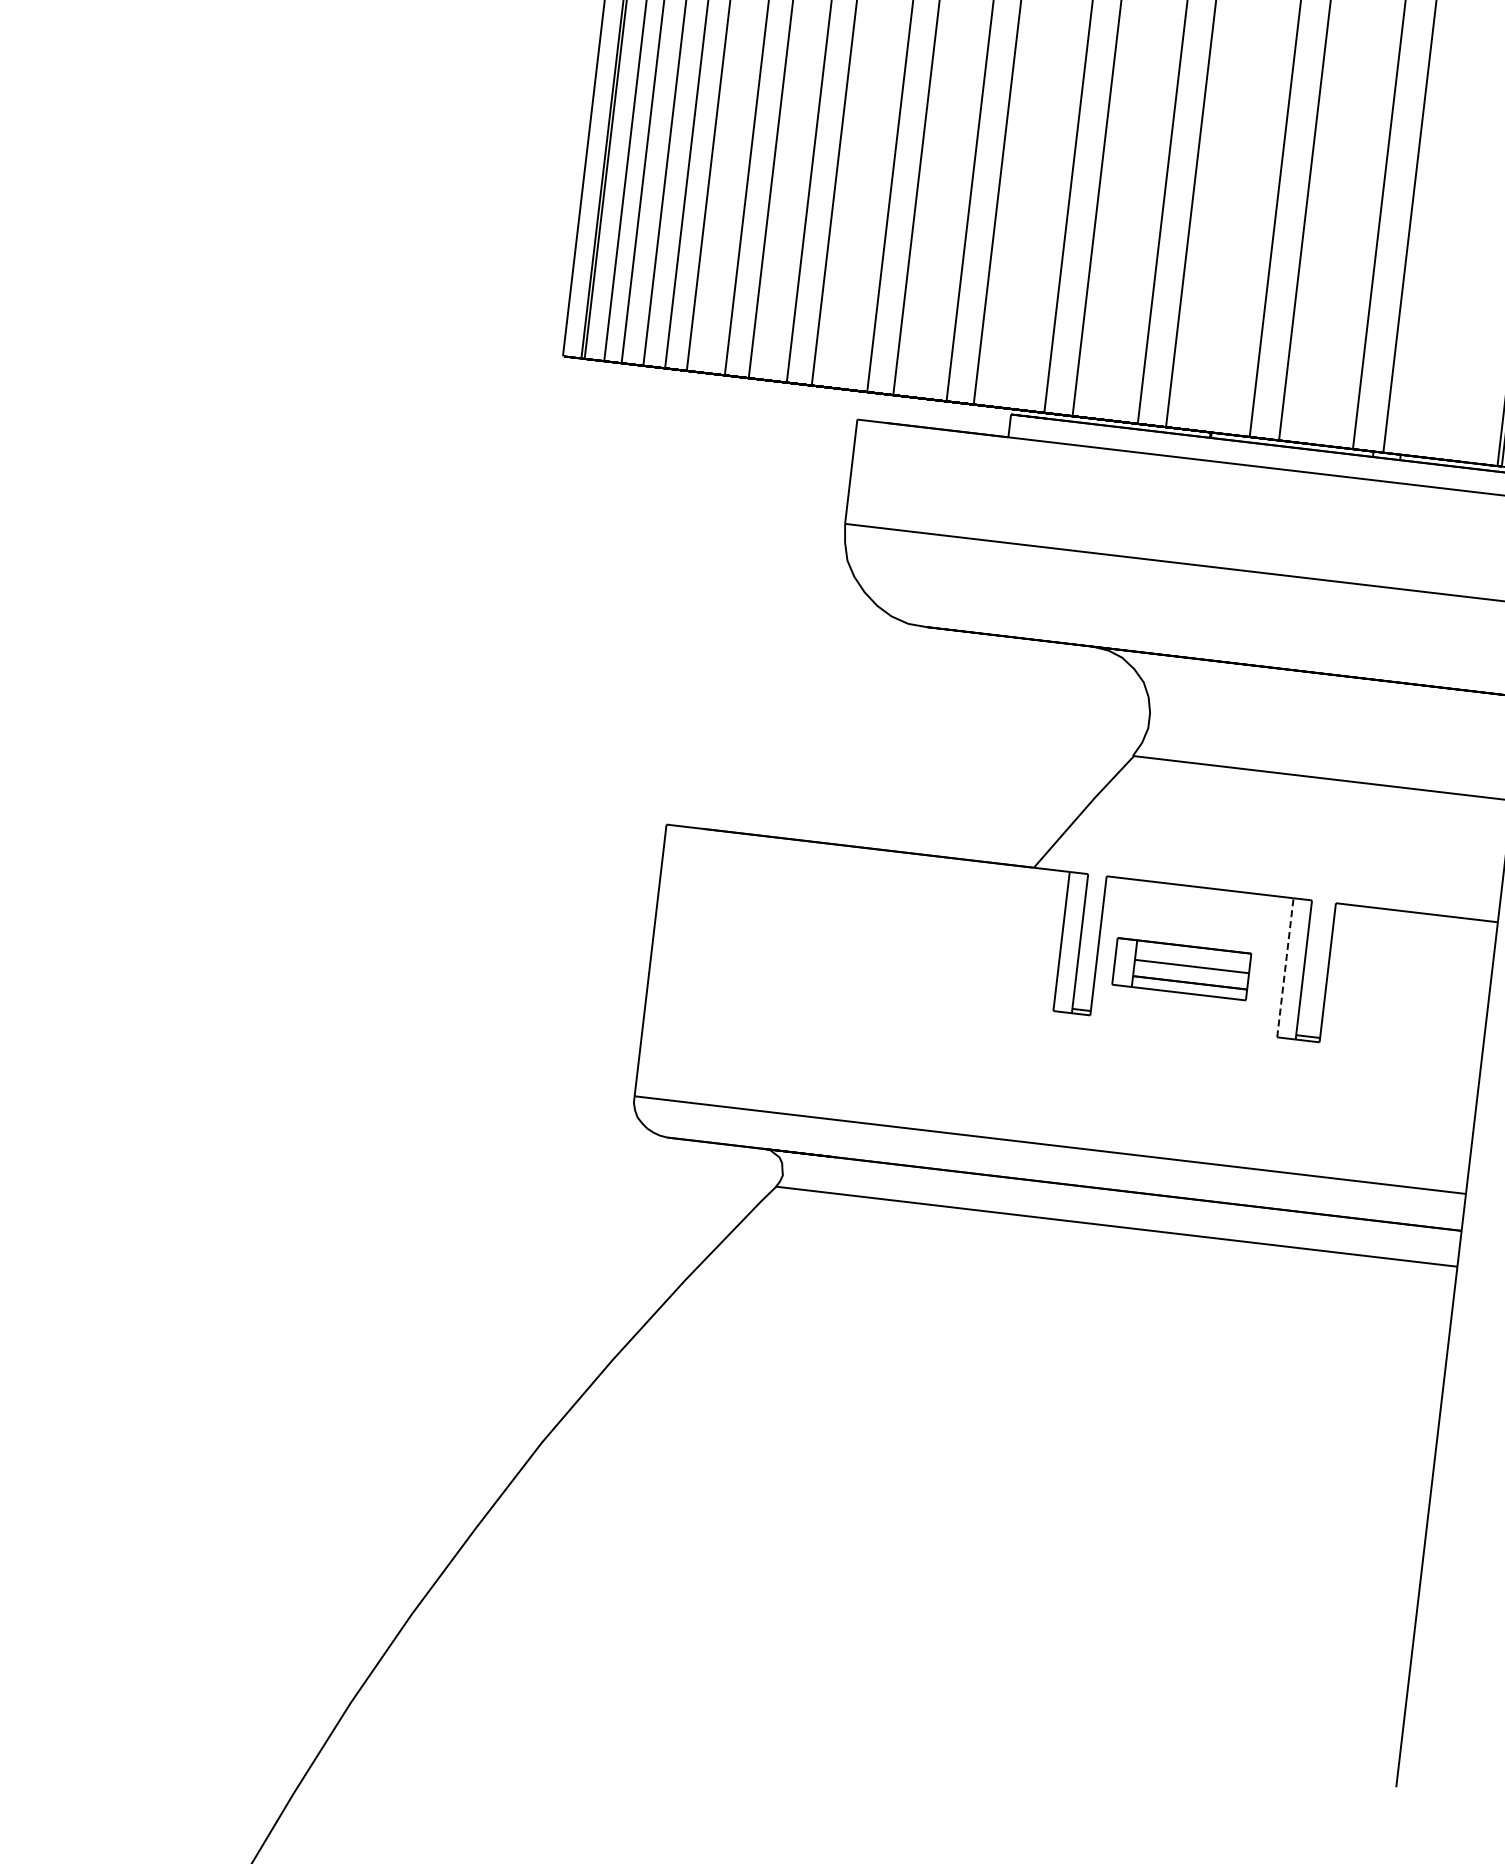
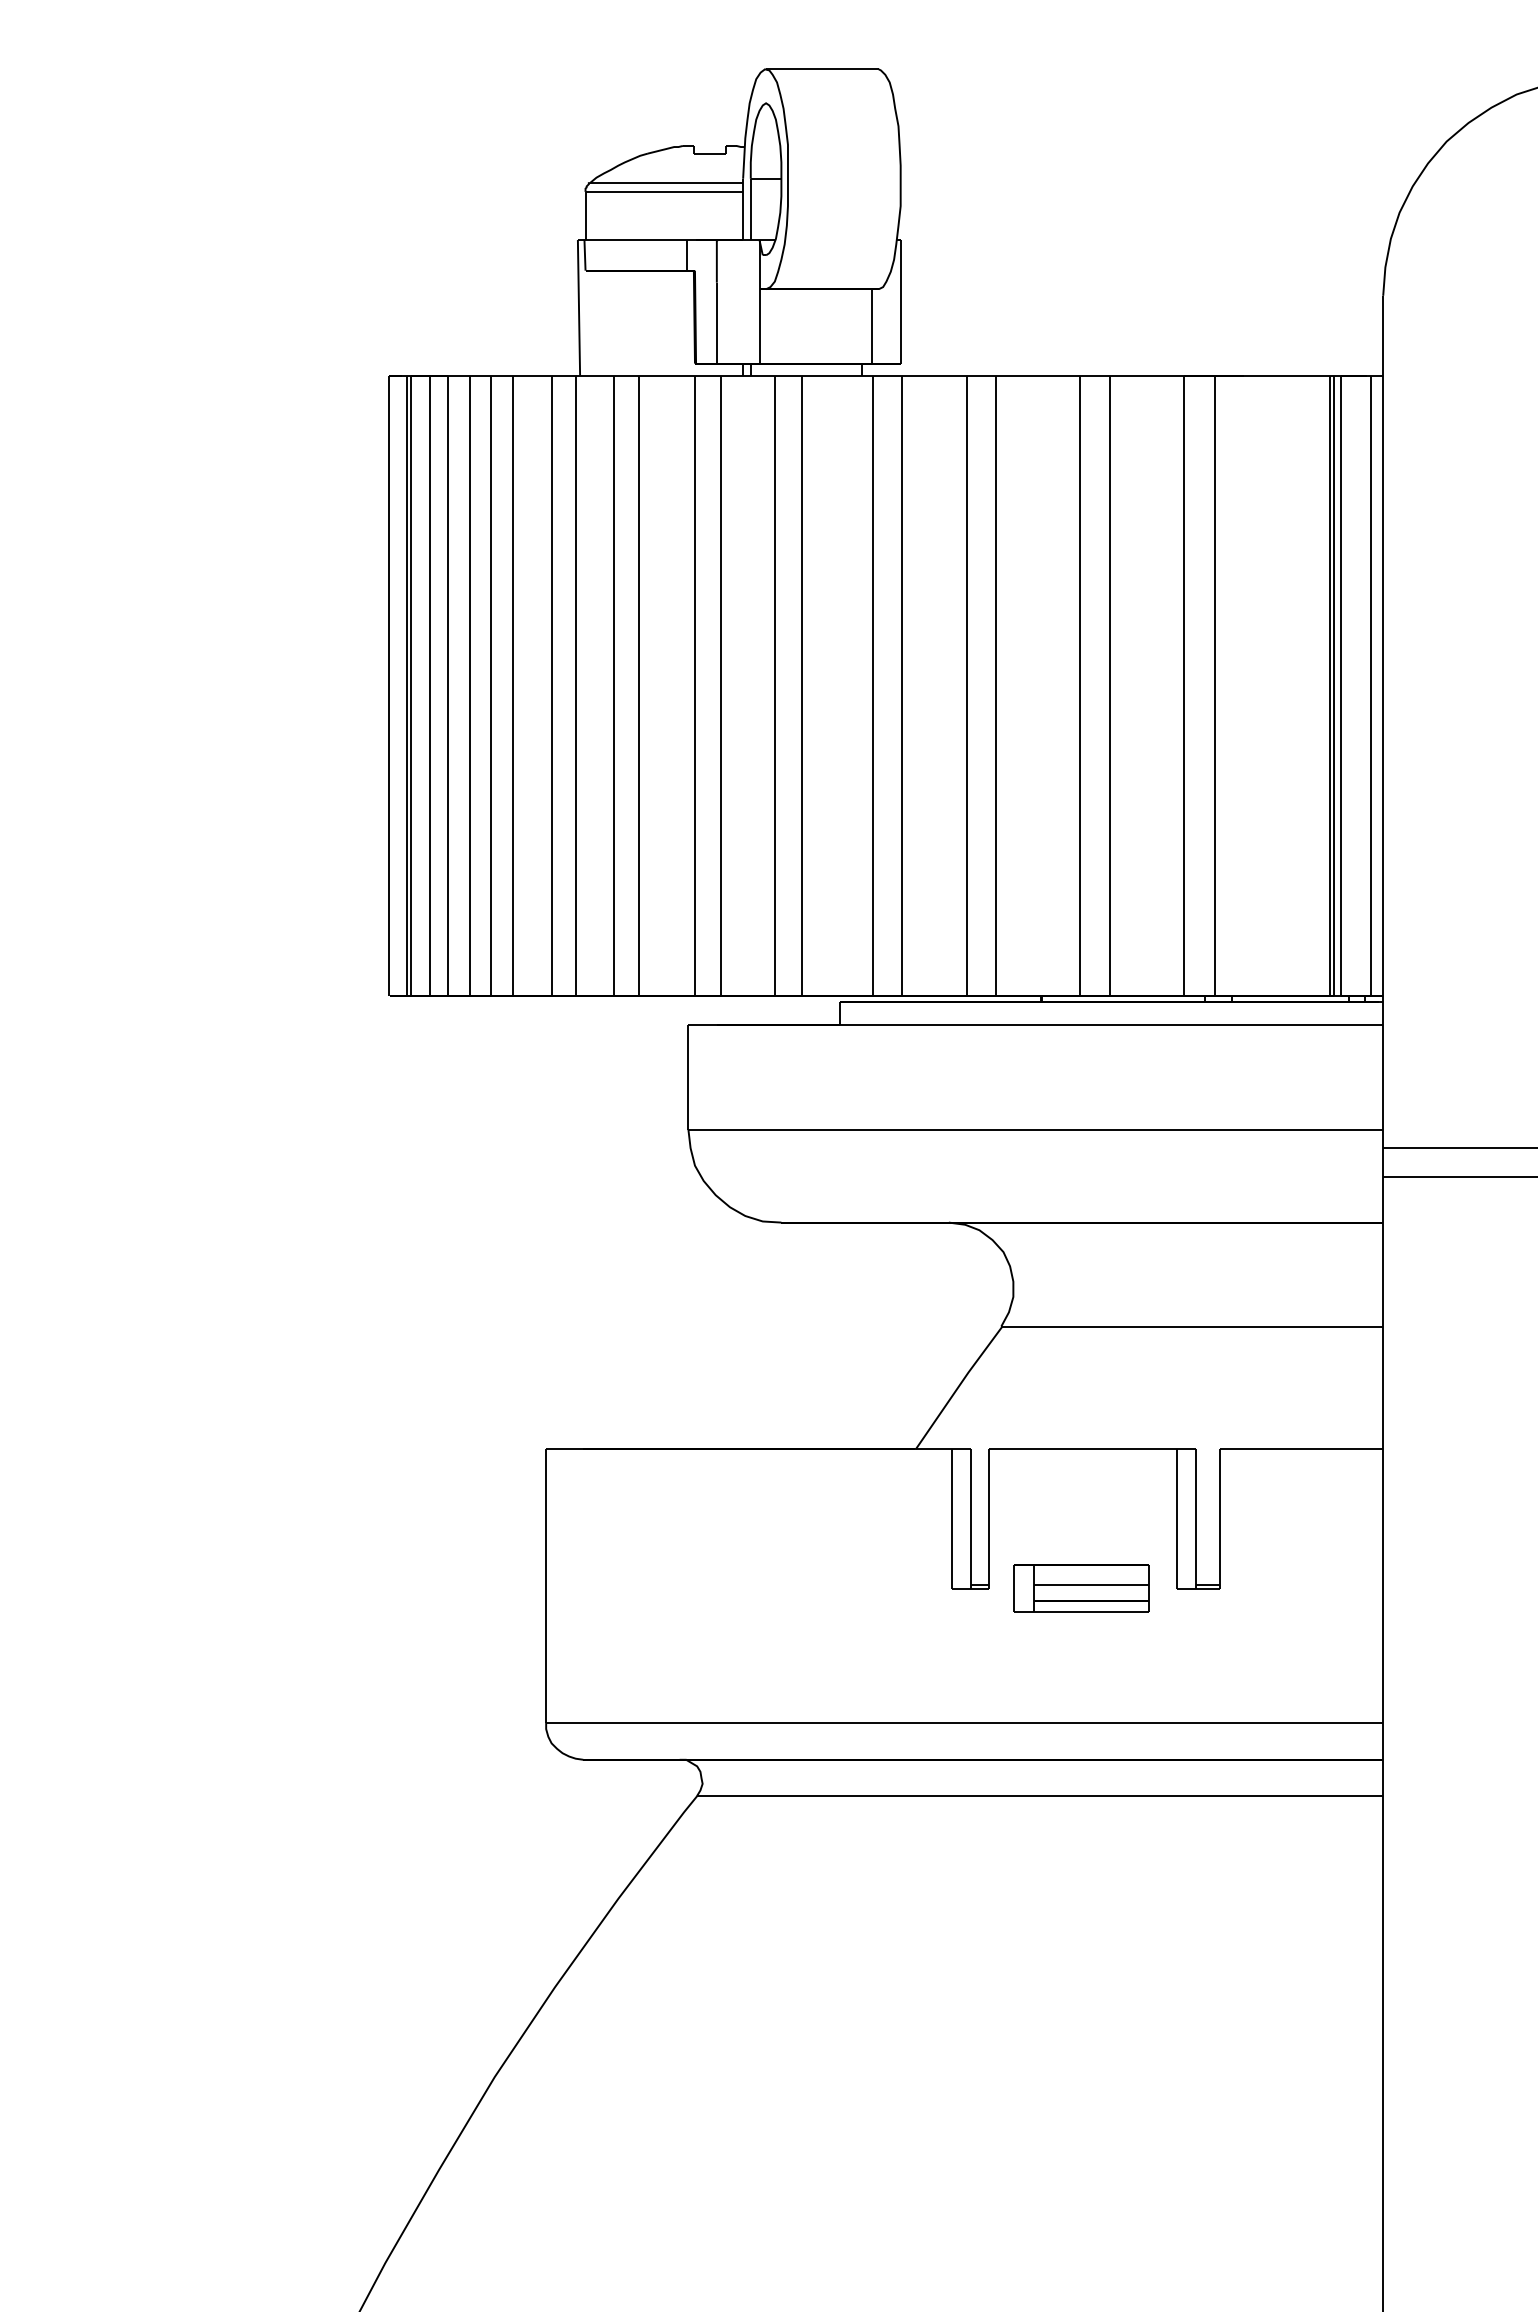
line: (1285, 967) -> (1177, 1518), dashed -> solid
part: (1181, 969) -> (1081, 1588), moved

